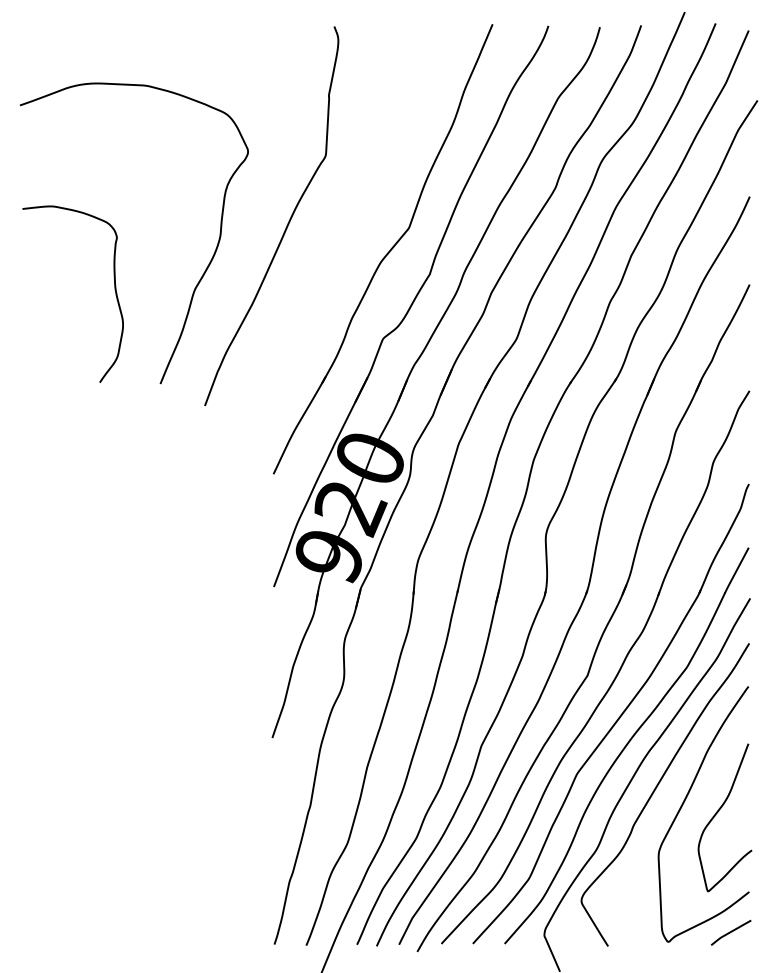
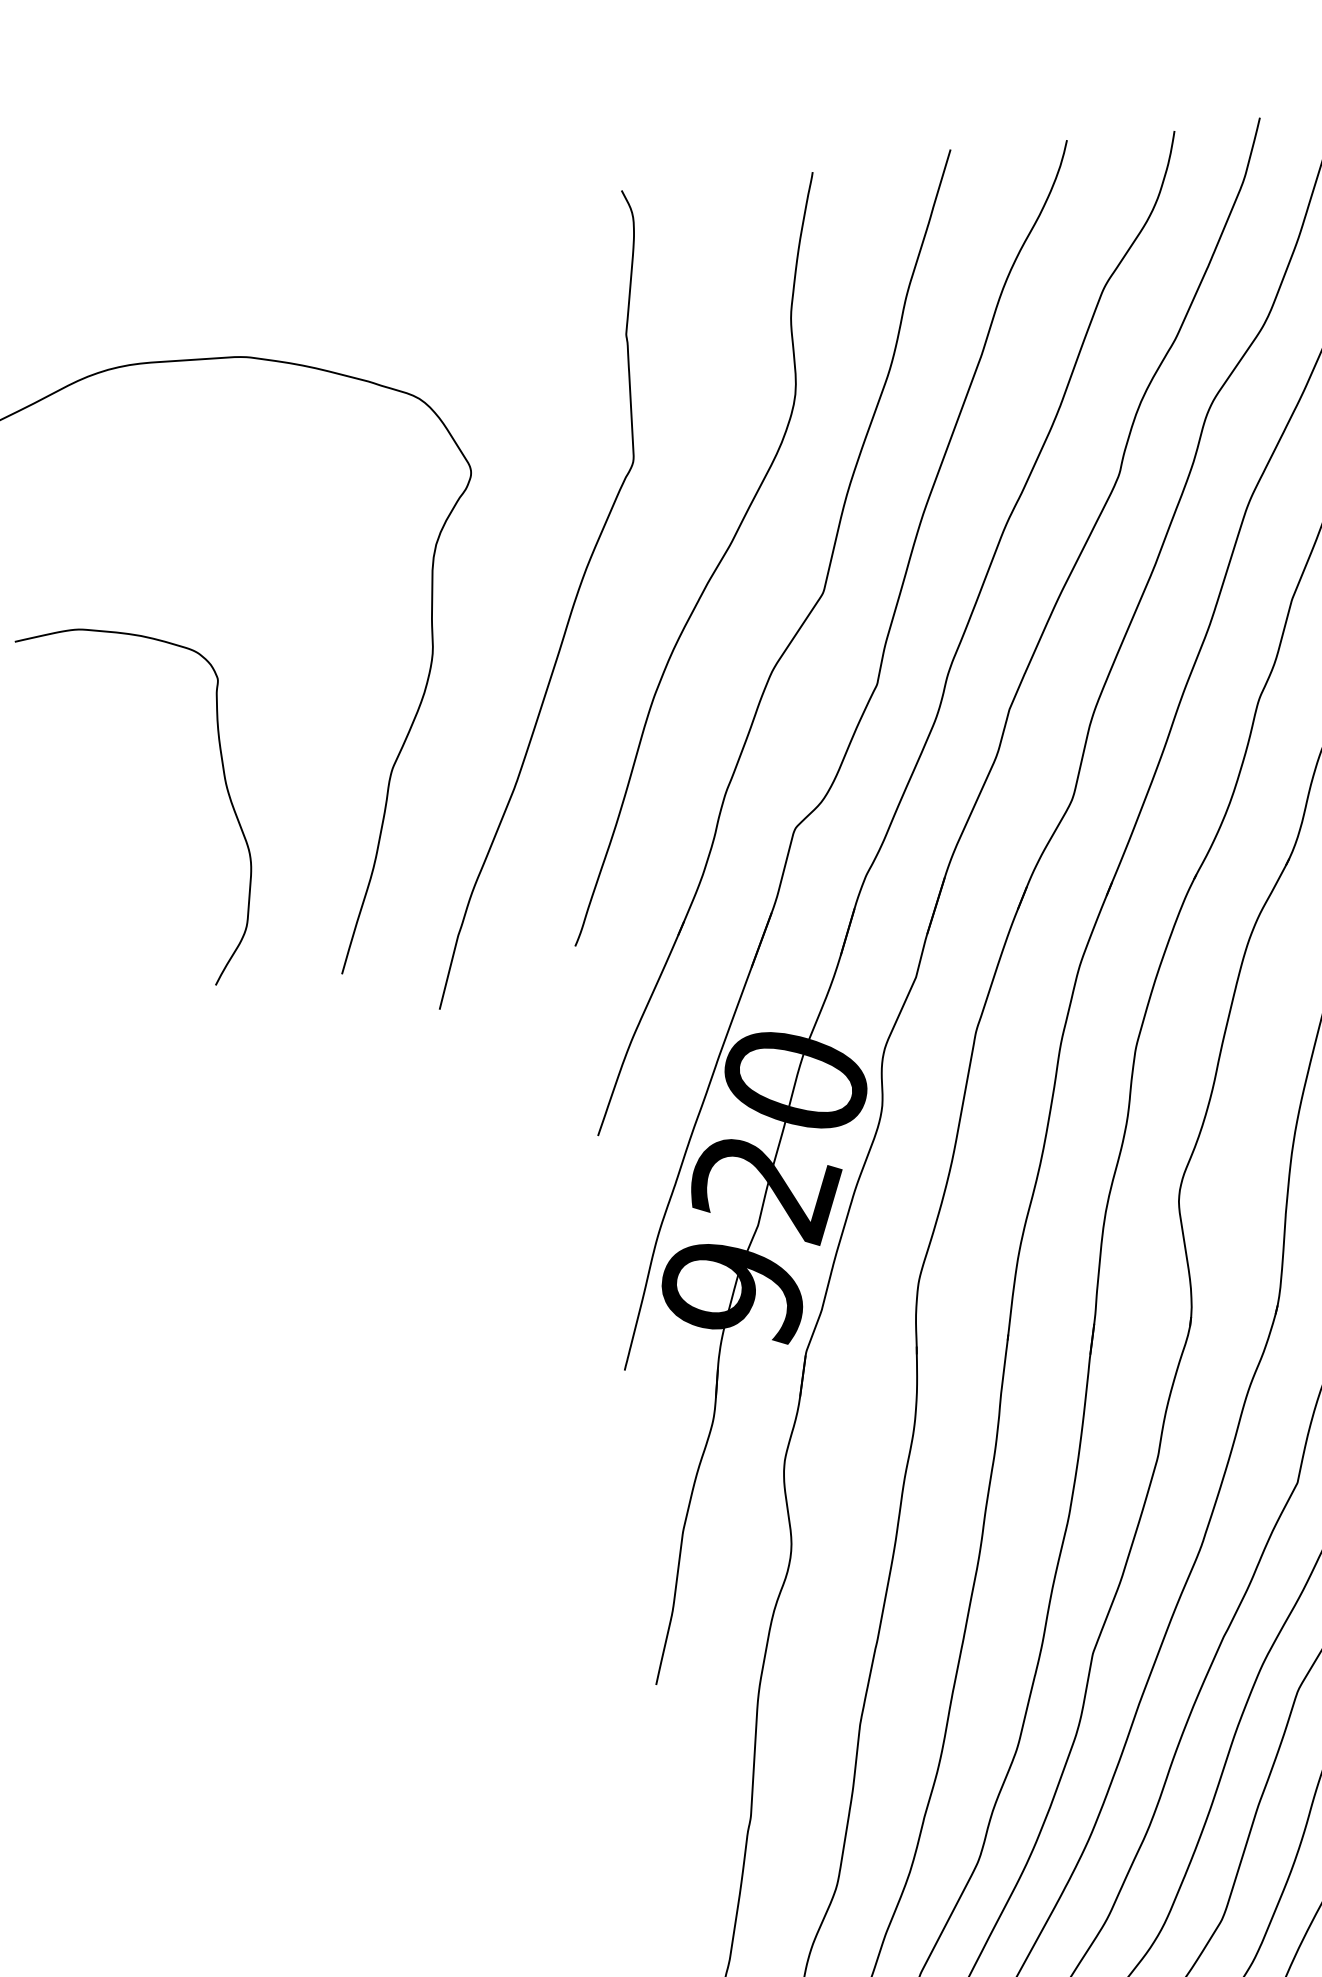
curve: (357, 211) -> (712, 570), added

